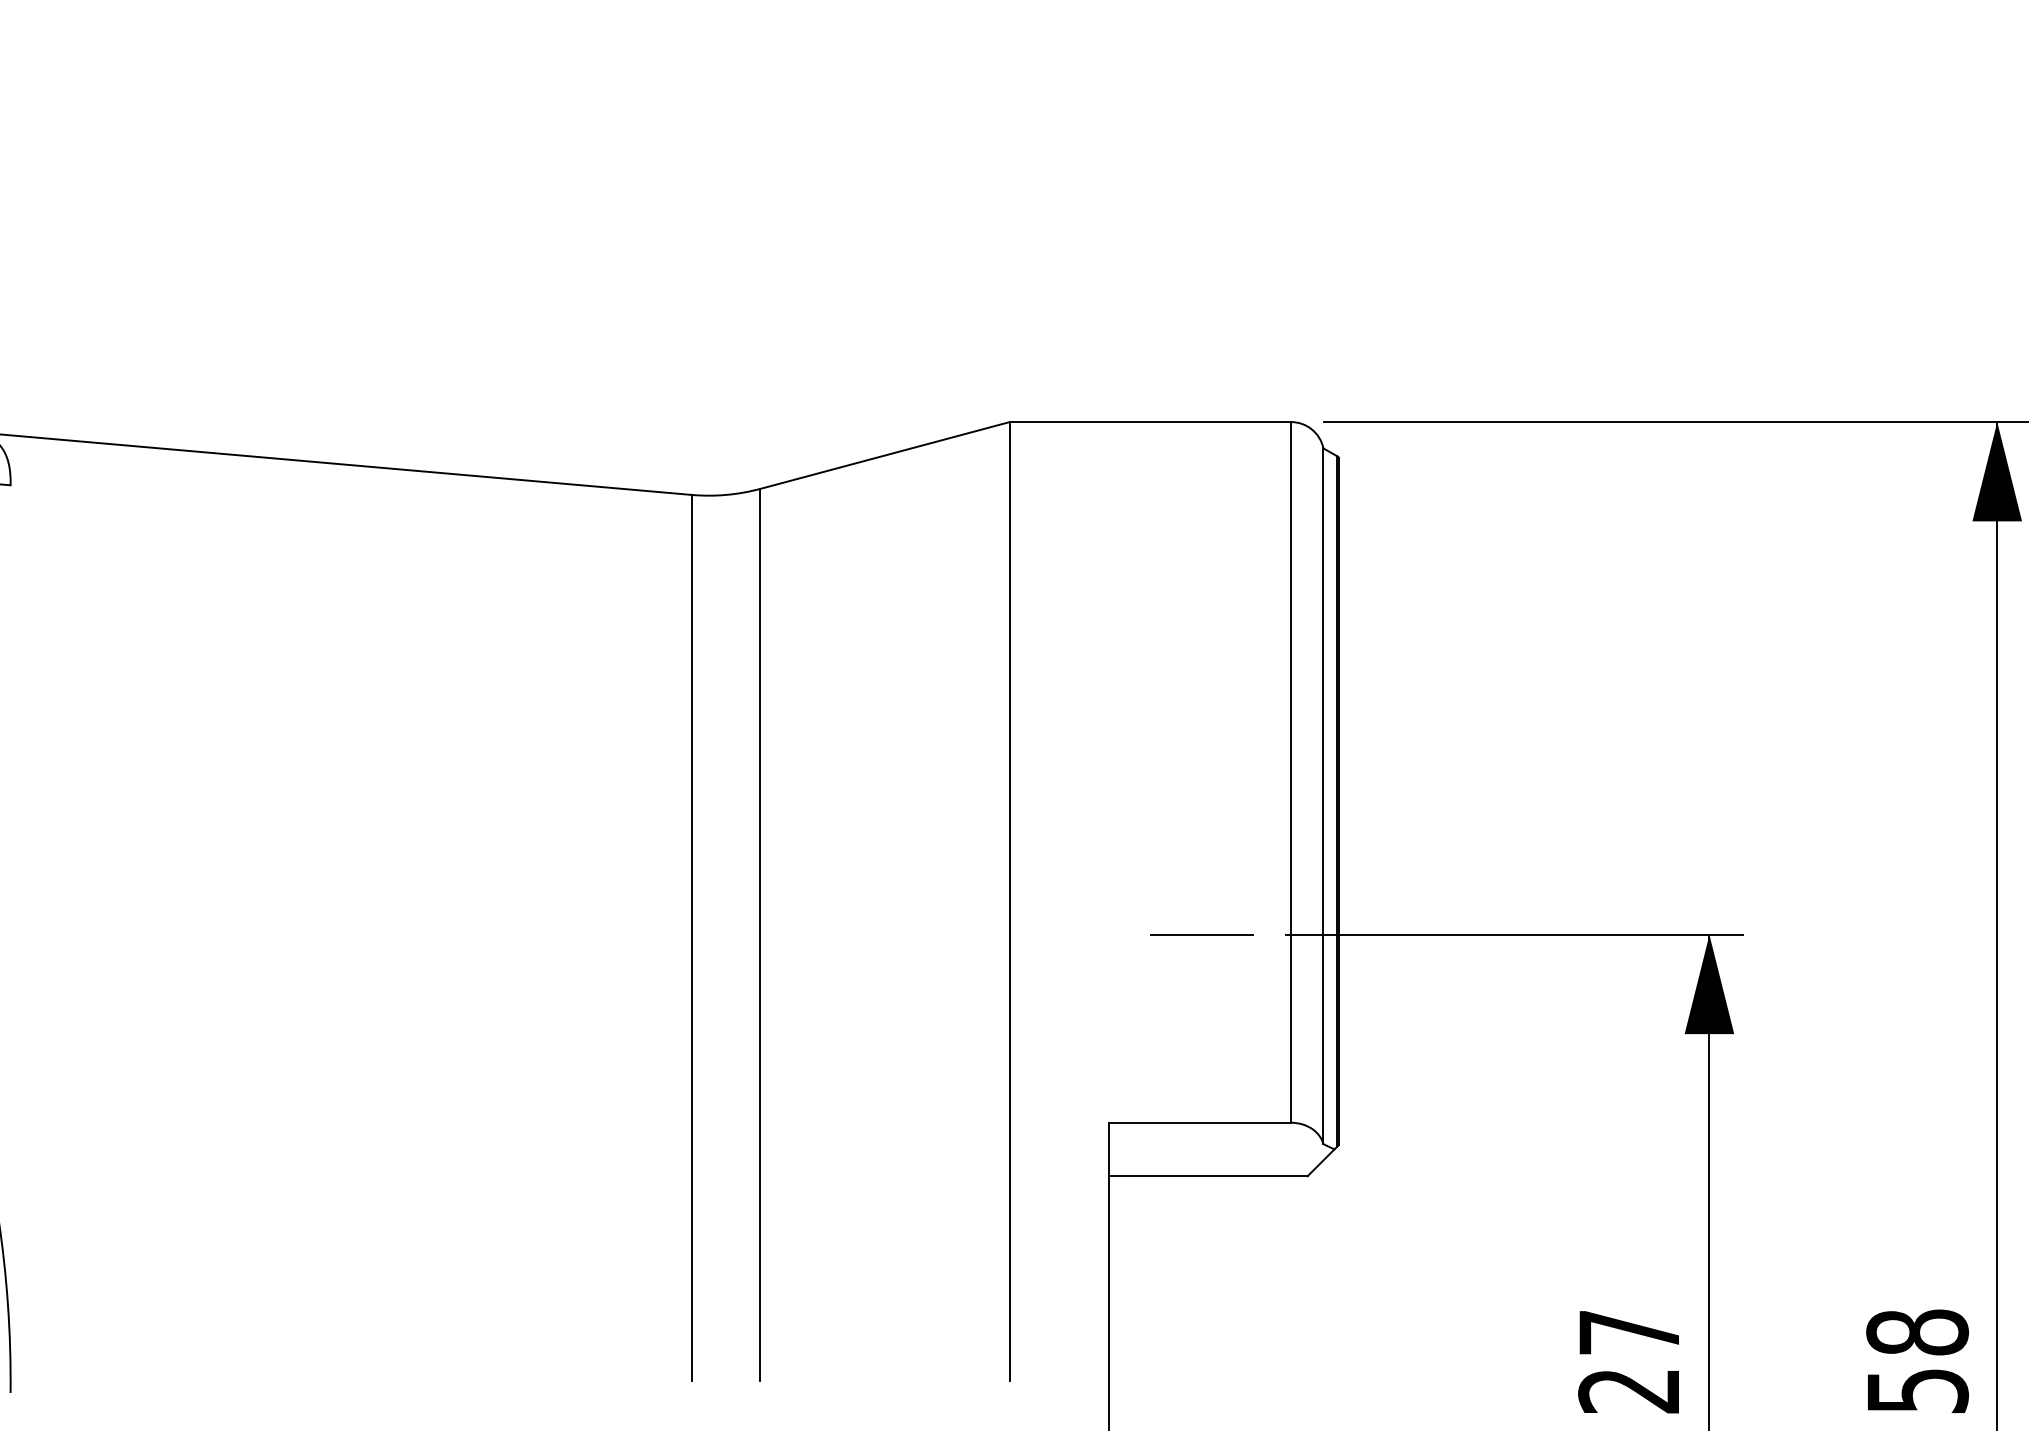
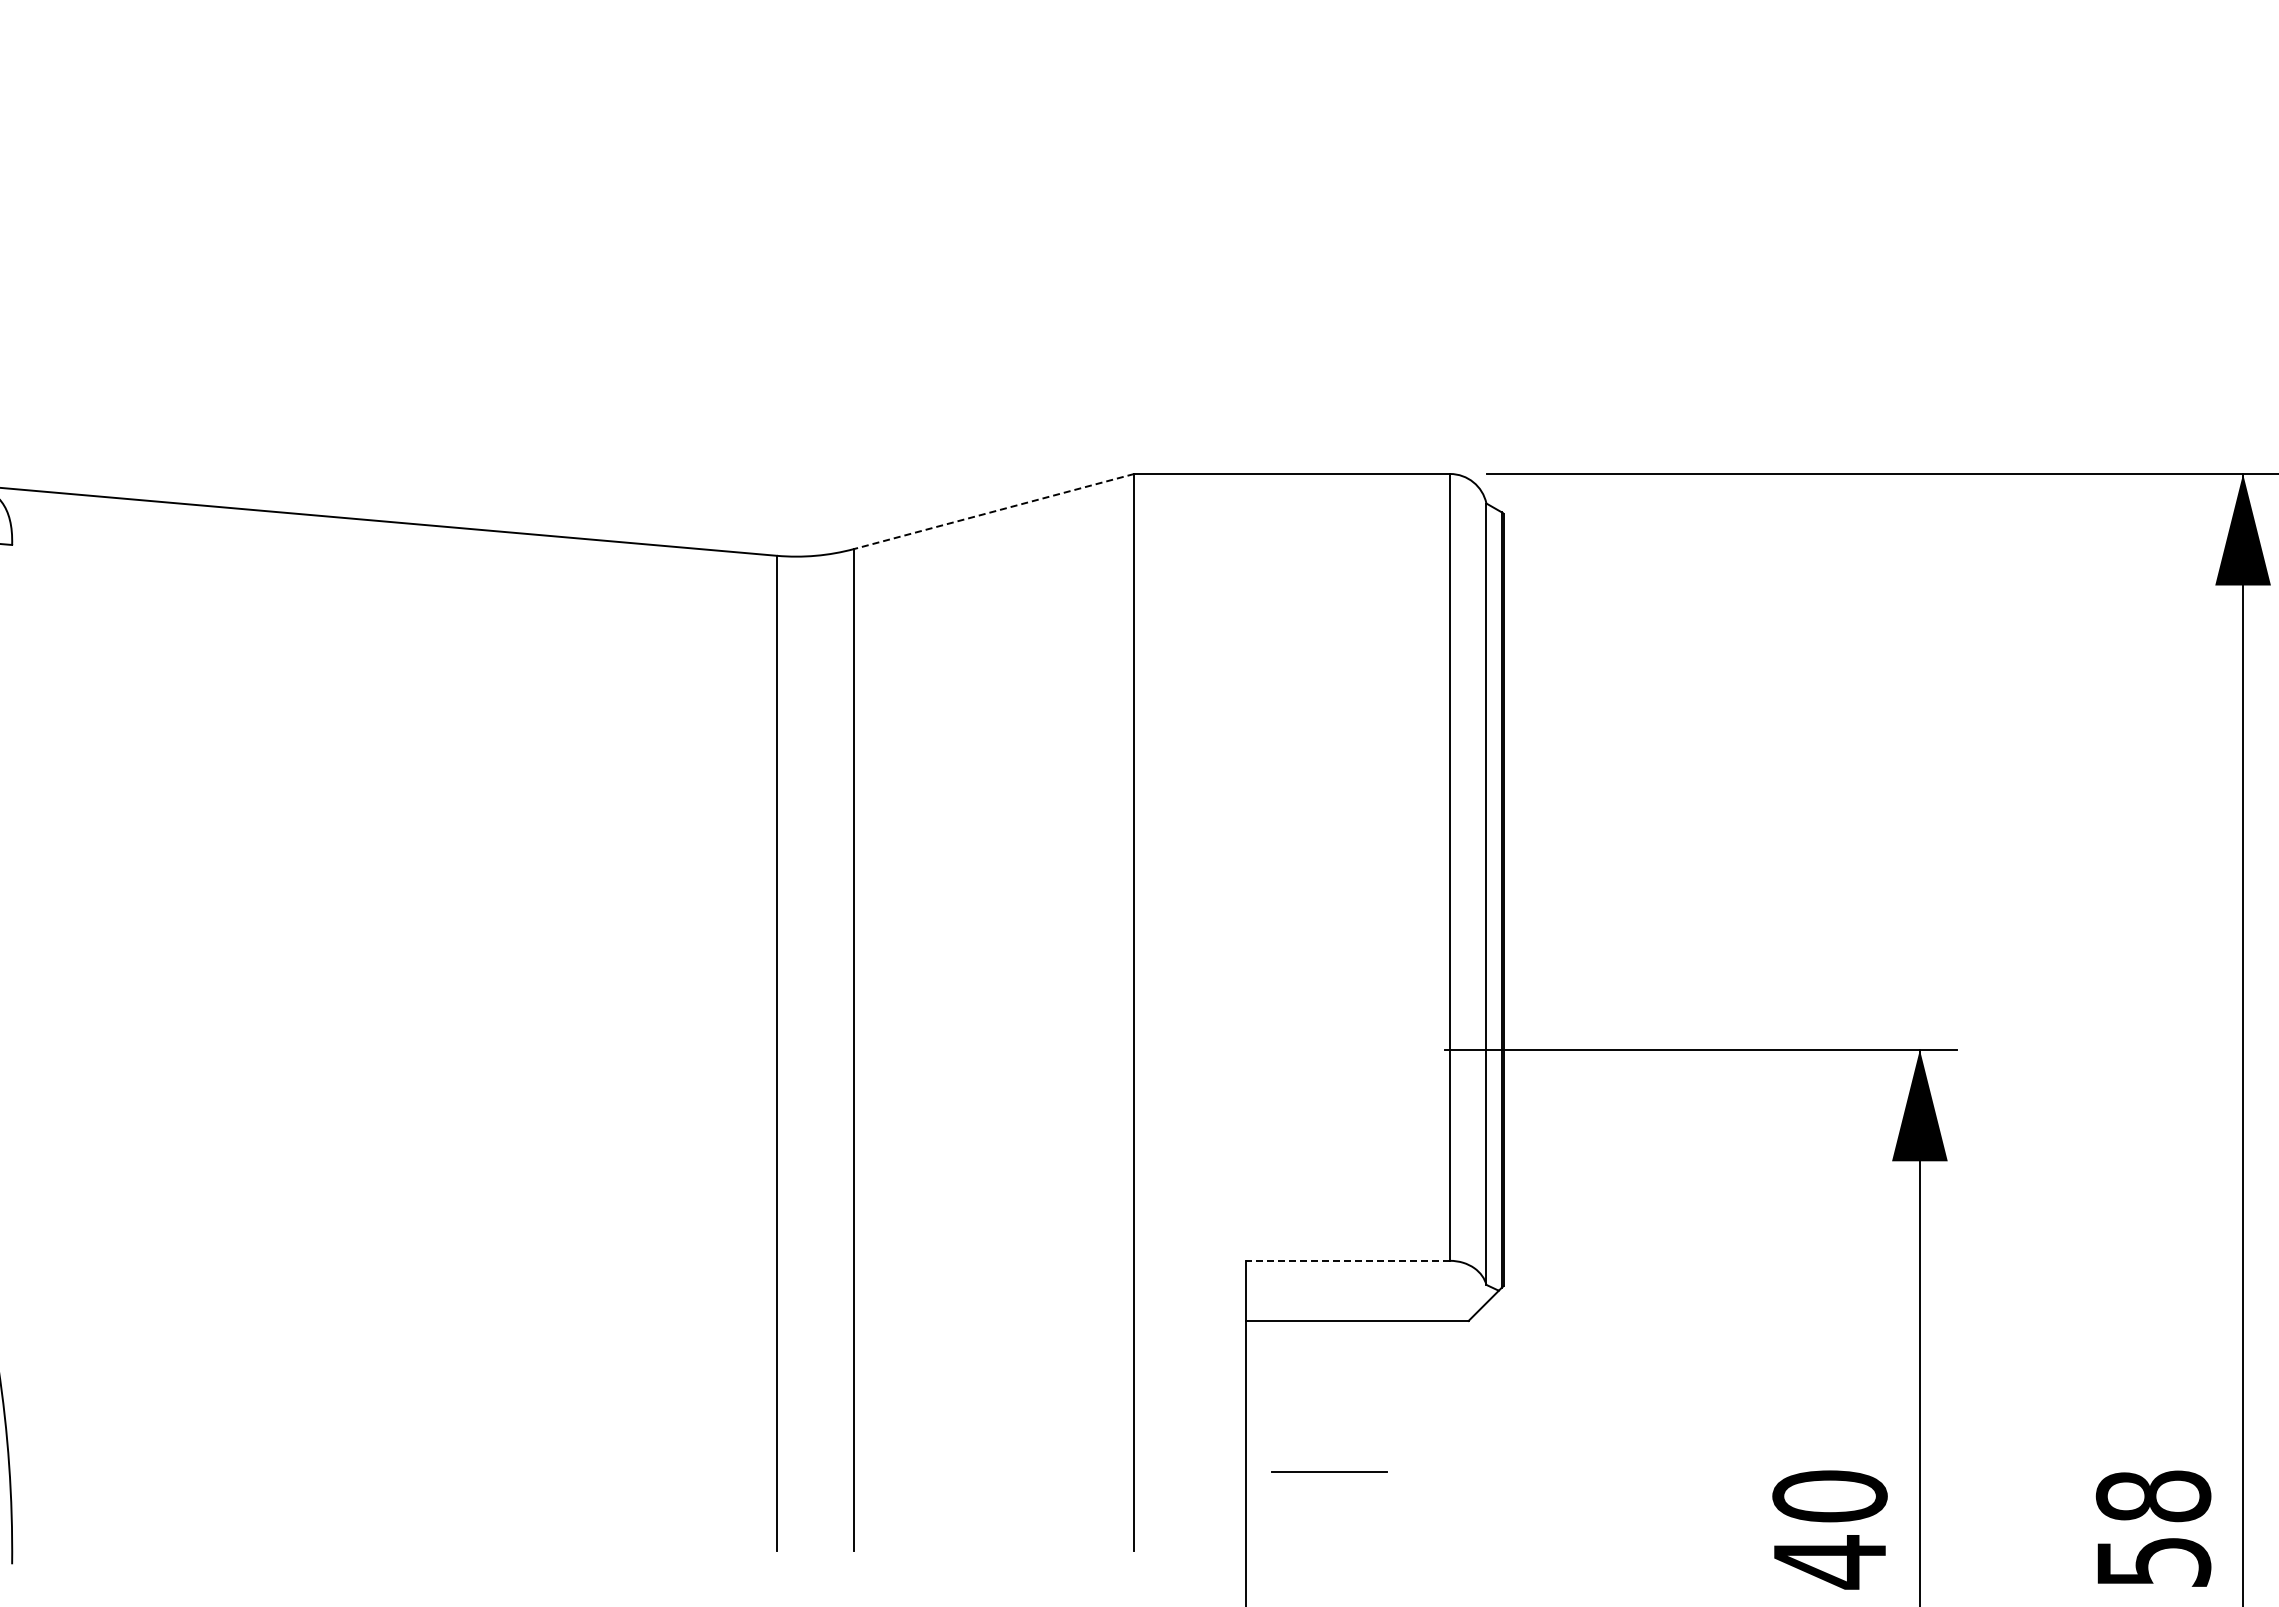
line: (884, 455) -> (993, 511), solid -> dashed
line: (1201, 934) -> (1329, 1471), moved
line: (1199, 1122) -> (1347, 1260), solid -> dashed
text: (1628, 1362) -> (1829, 1529), 27 -> 40

